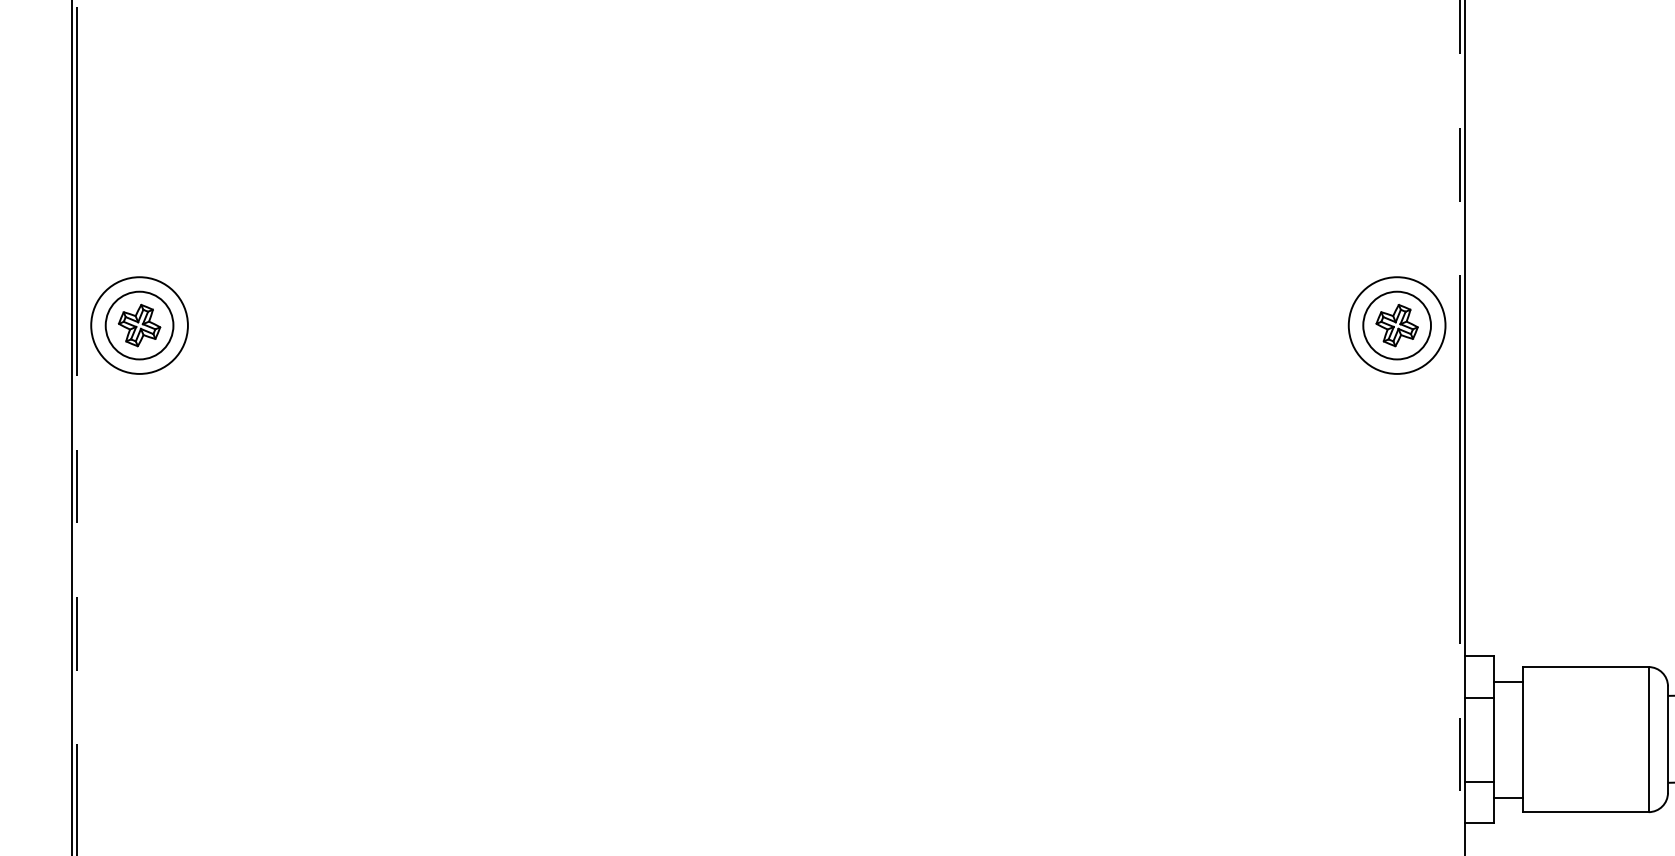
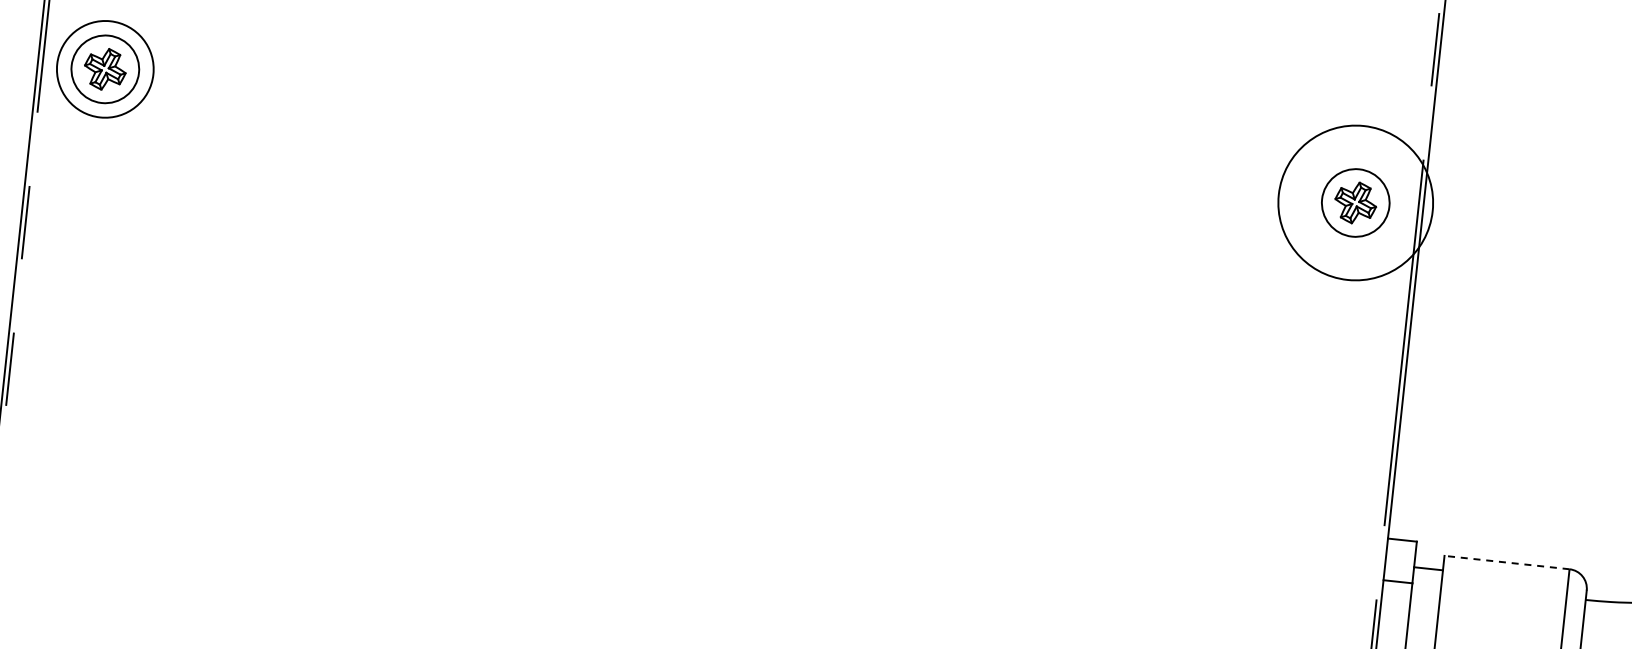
circle: (1396, 325) -> (1355, 202), size x1.6
line: (1585, 667) -> (1506, 562), solid -> dashed

